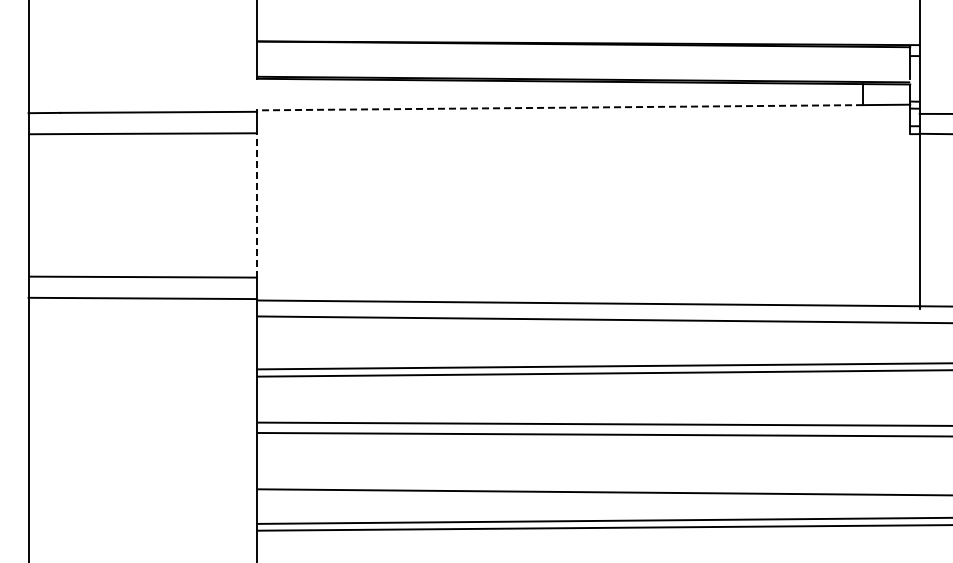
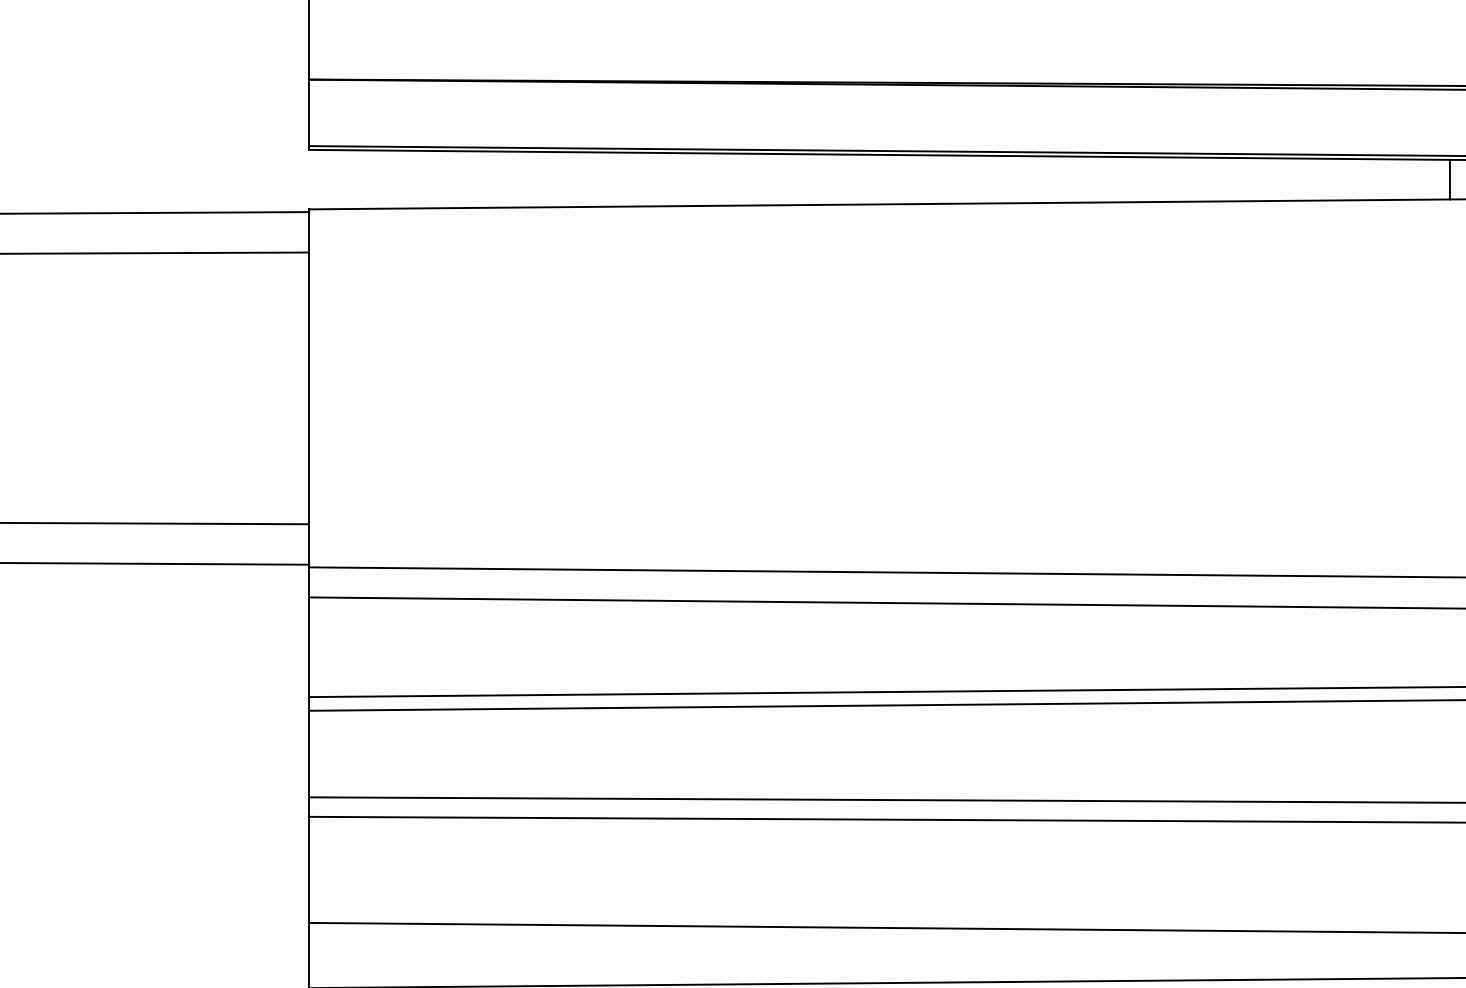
line: (560, 107) -> (880, 203), dashed -> solid
line: (257, 204) -> (310, 386), dashed -> solid

